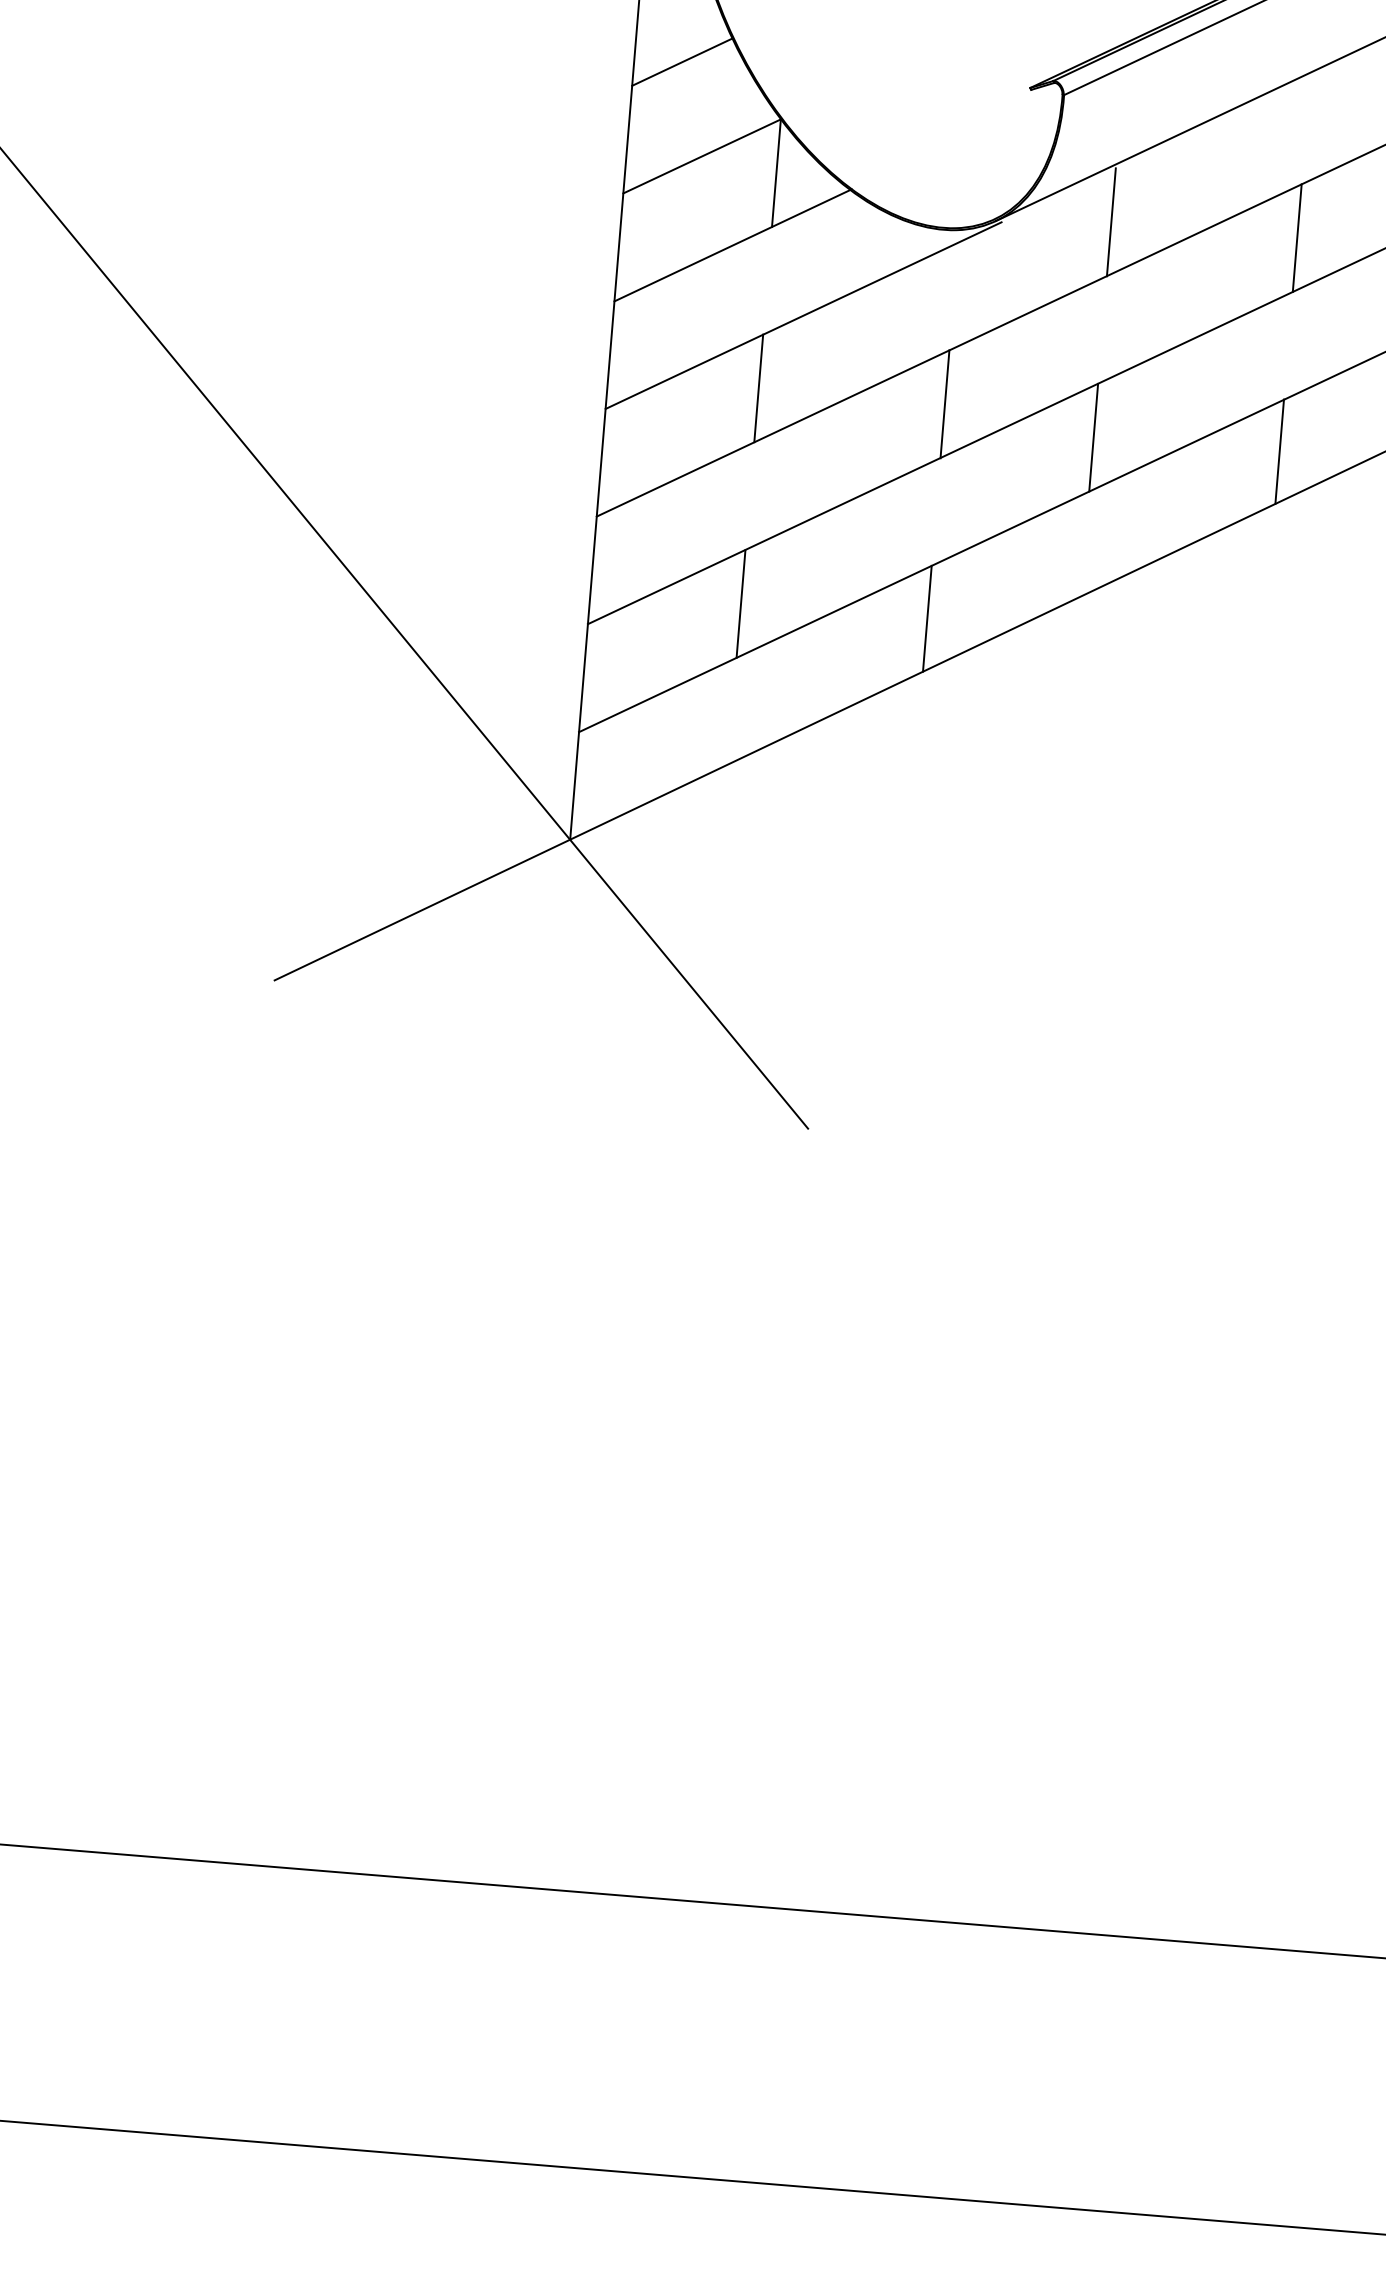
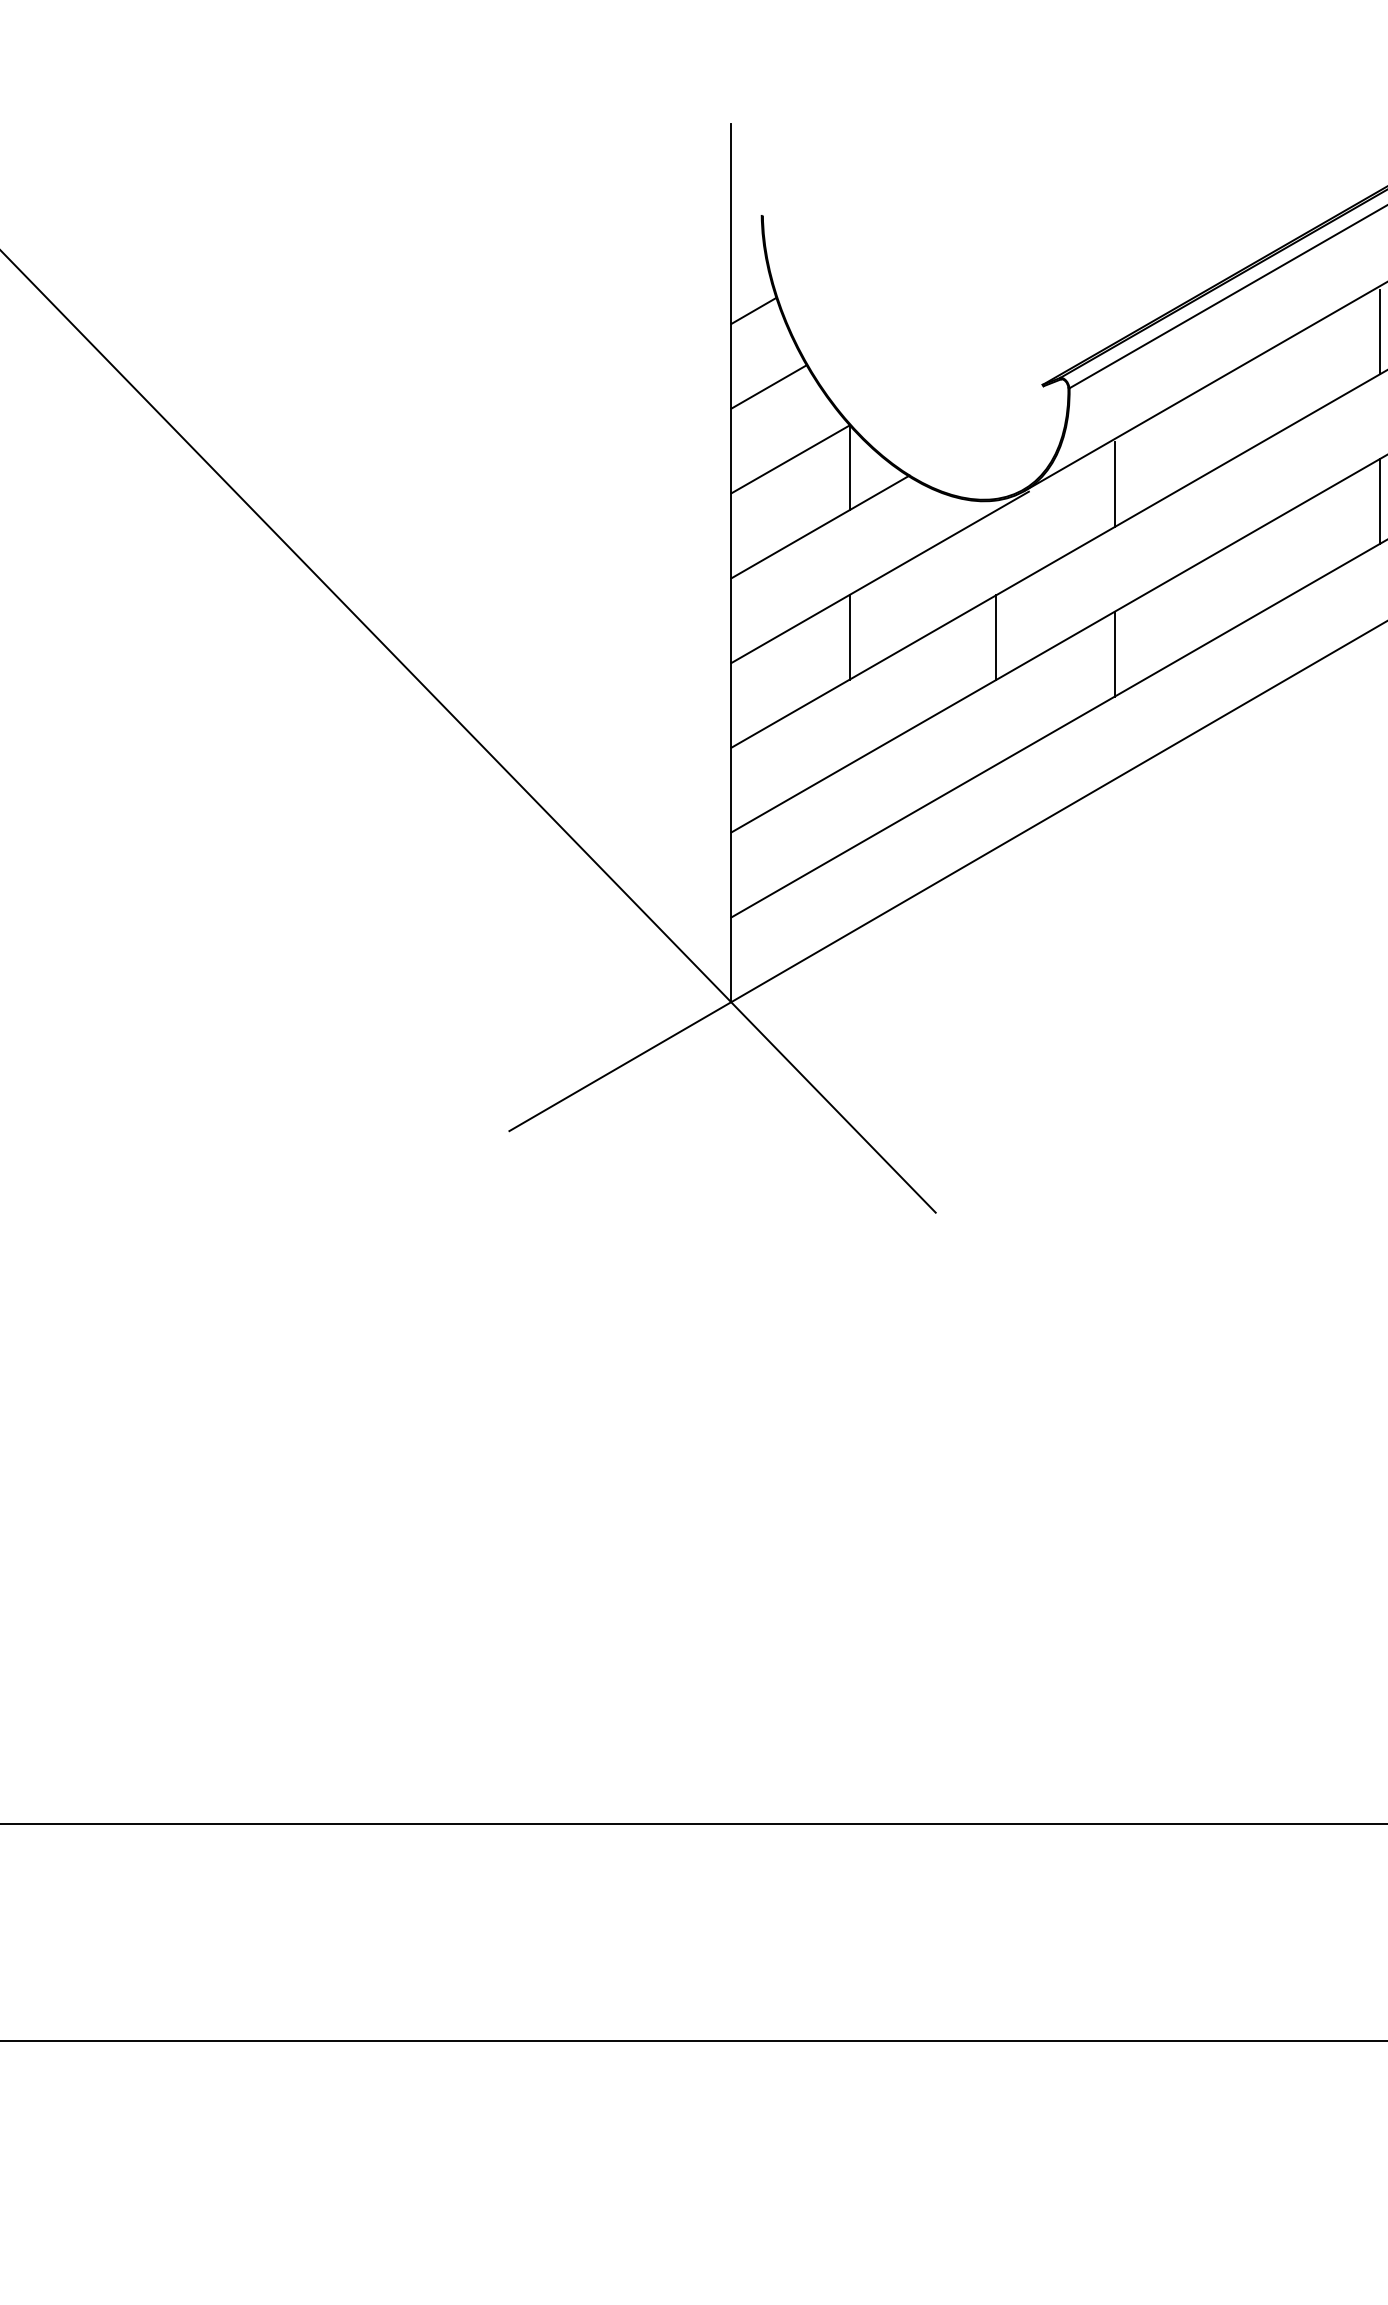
line: (1297, 237) -> (1261, 484), removed
line: (1280, 452) -> (1261, 653), removed
line: (740, 603) -> (849, 806), removed
line: (927, 618) -> (996, 806), removed

